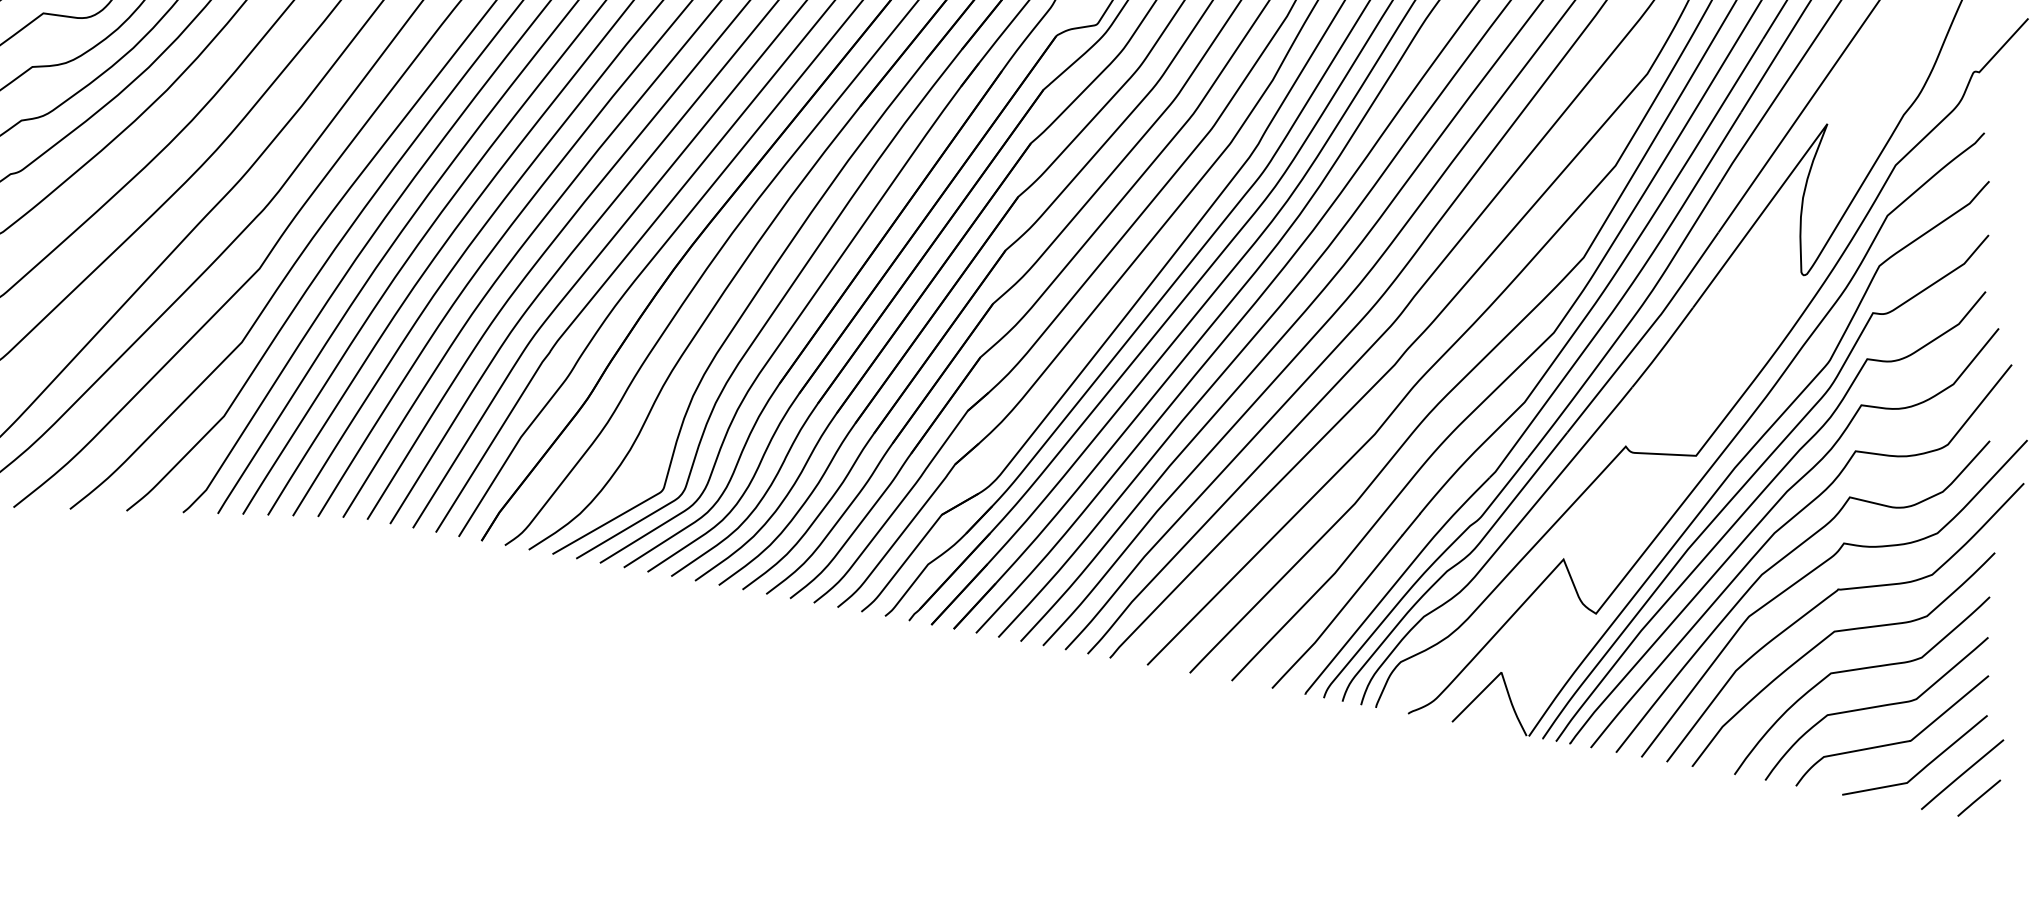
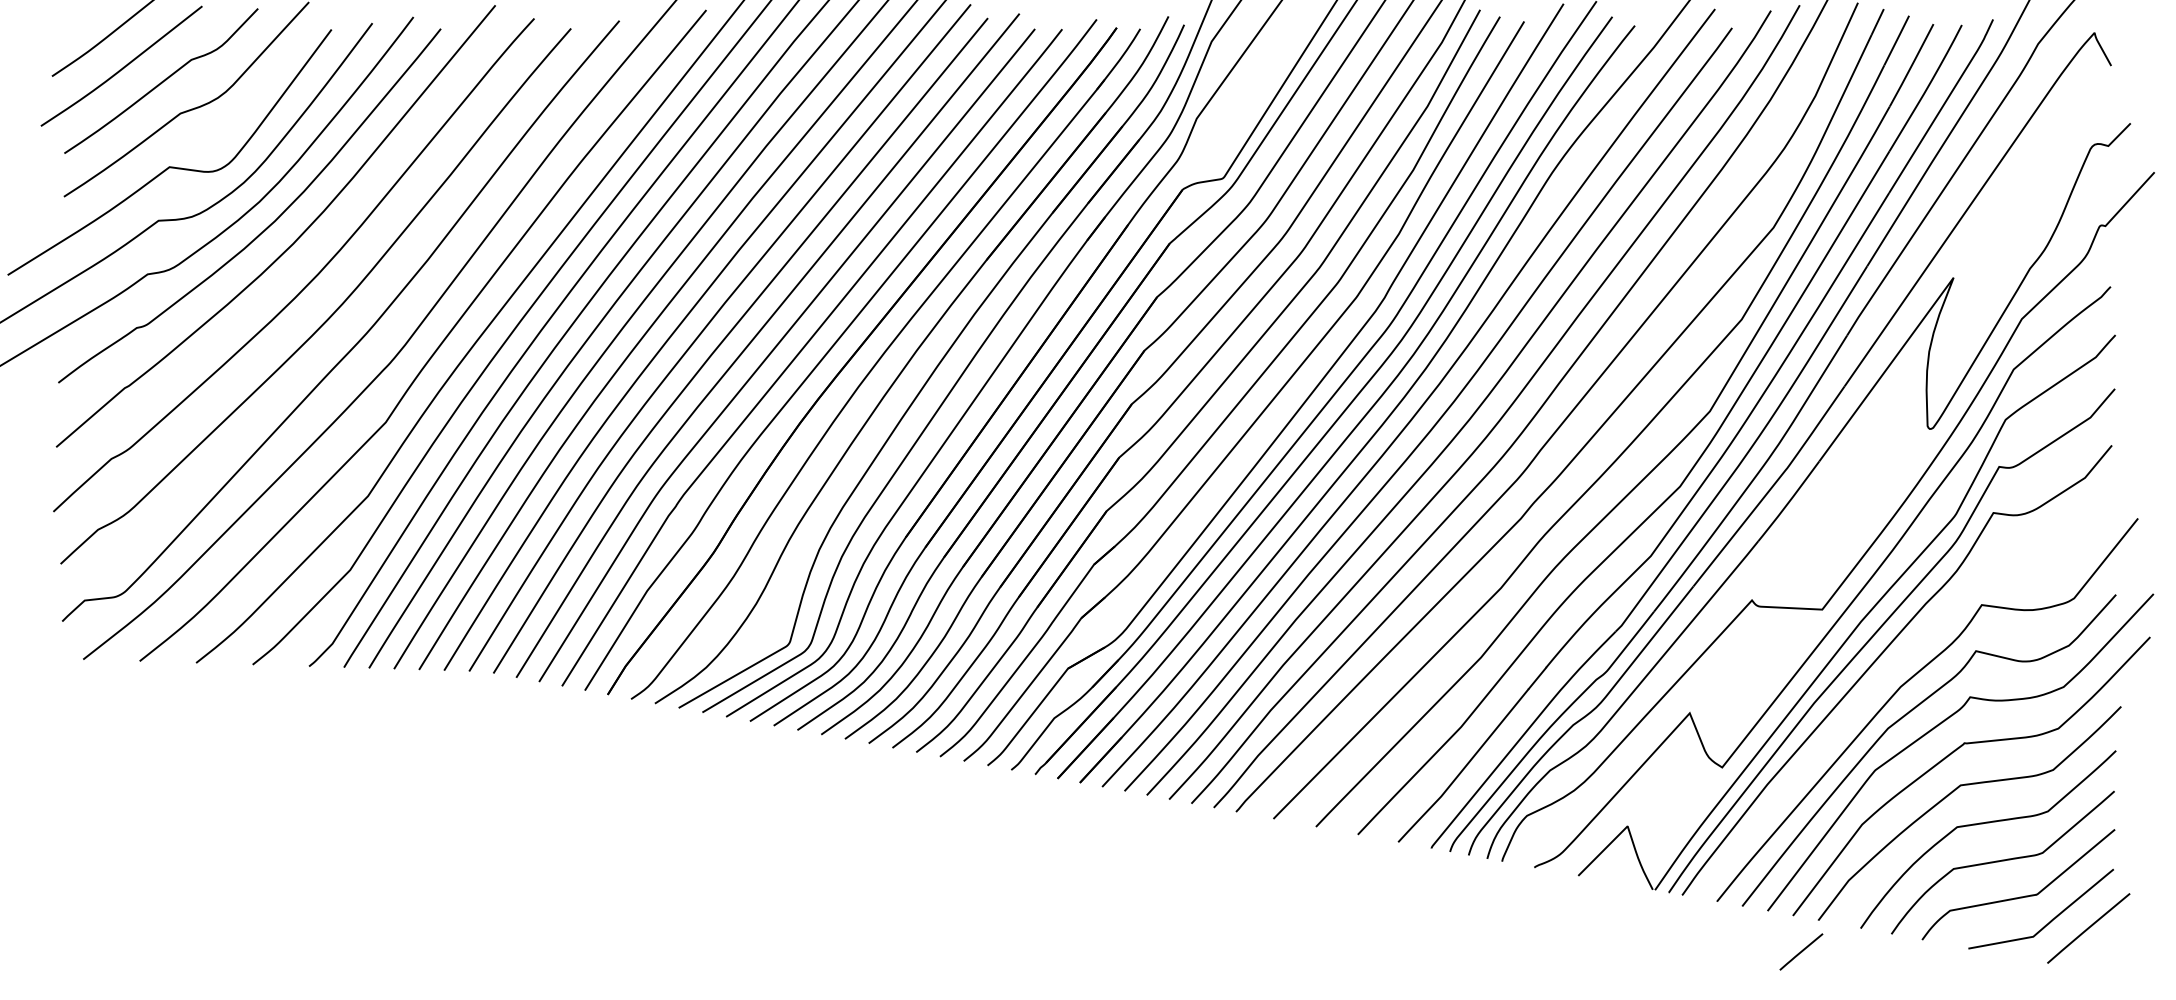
curve: (1766, 516) -> (1892, 670), removed
line: (1979, 797) -> (1801, 951), moved

